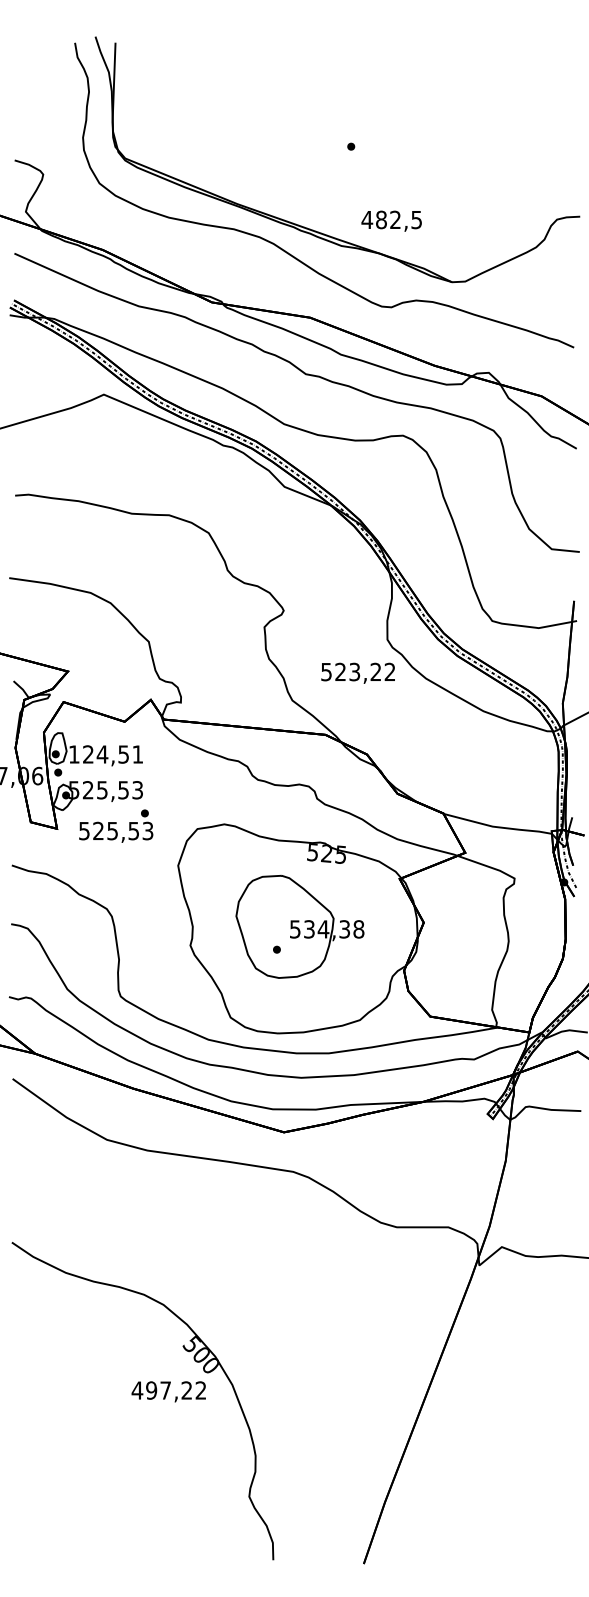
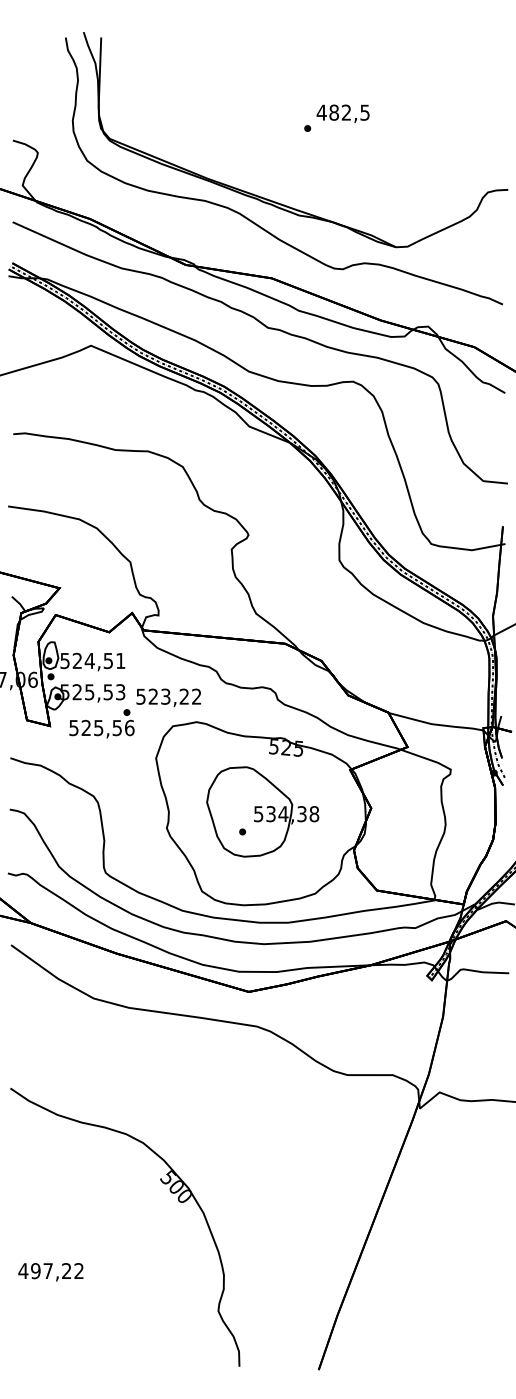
text: (390, 220) -> (342, 113), moved
text: (357, 672) -> (168, 697), moved
text: (73, 755) -> (64, 661), 124,51 -> 524,51
text: (147, 830) -> (129, 727), 525,53 -> 525,56
text: (168, 1392) -> (50, 1272), moved

